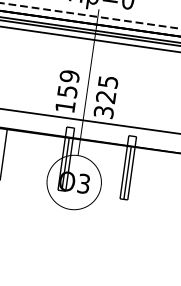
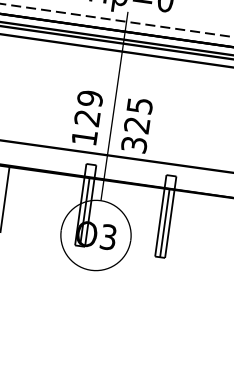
text: (67, 91) -> (87, 118), 159 -> 129

